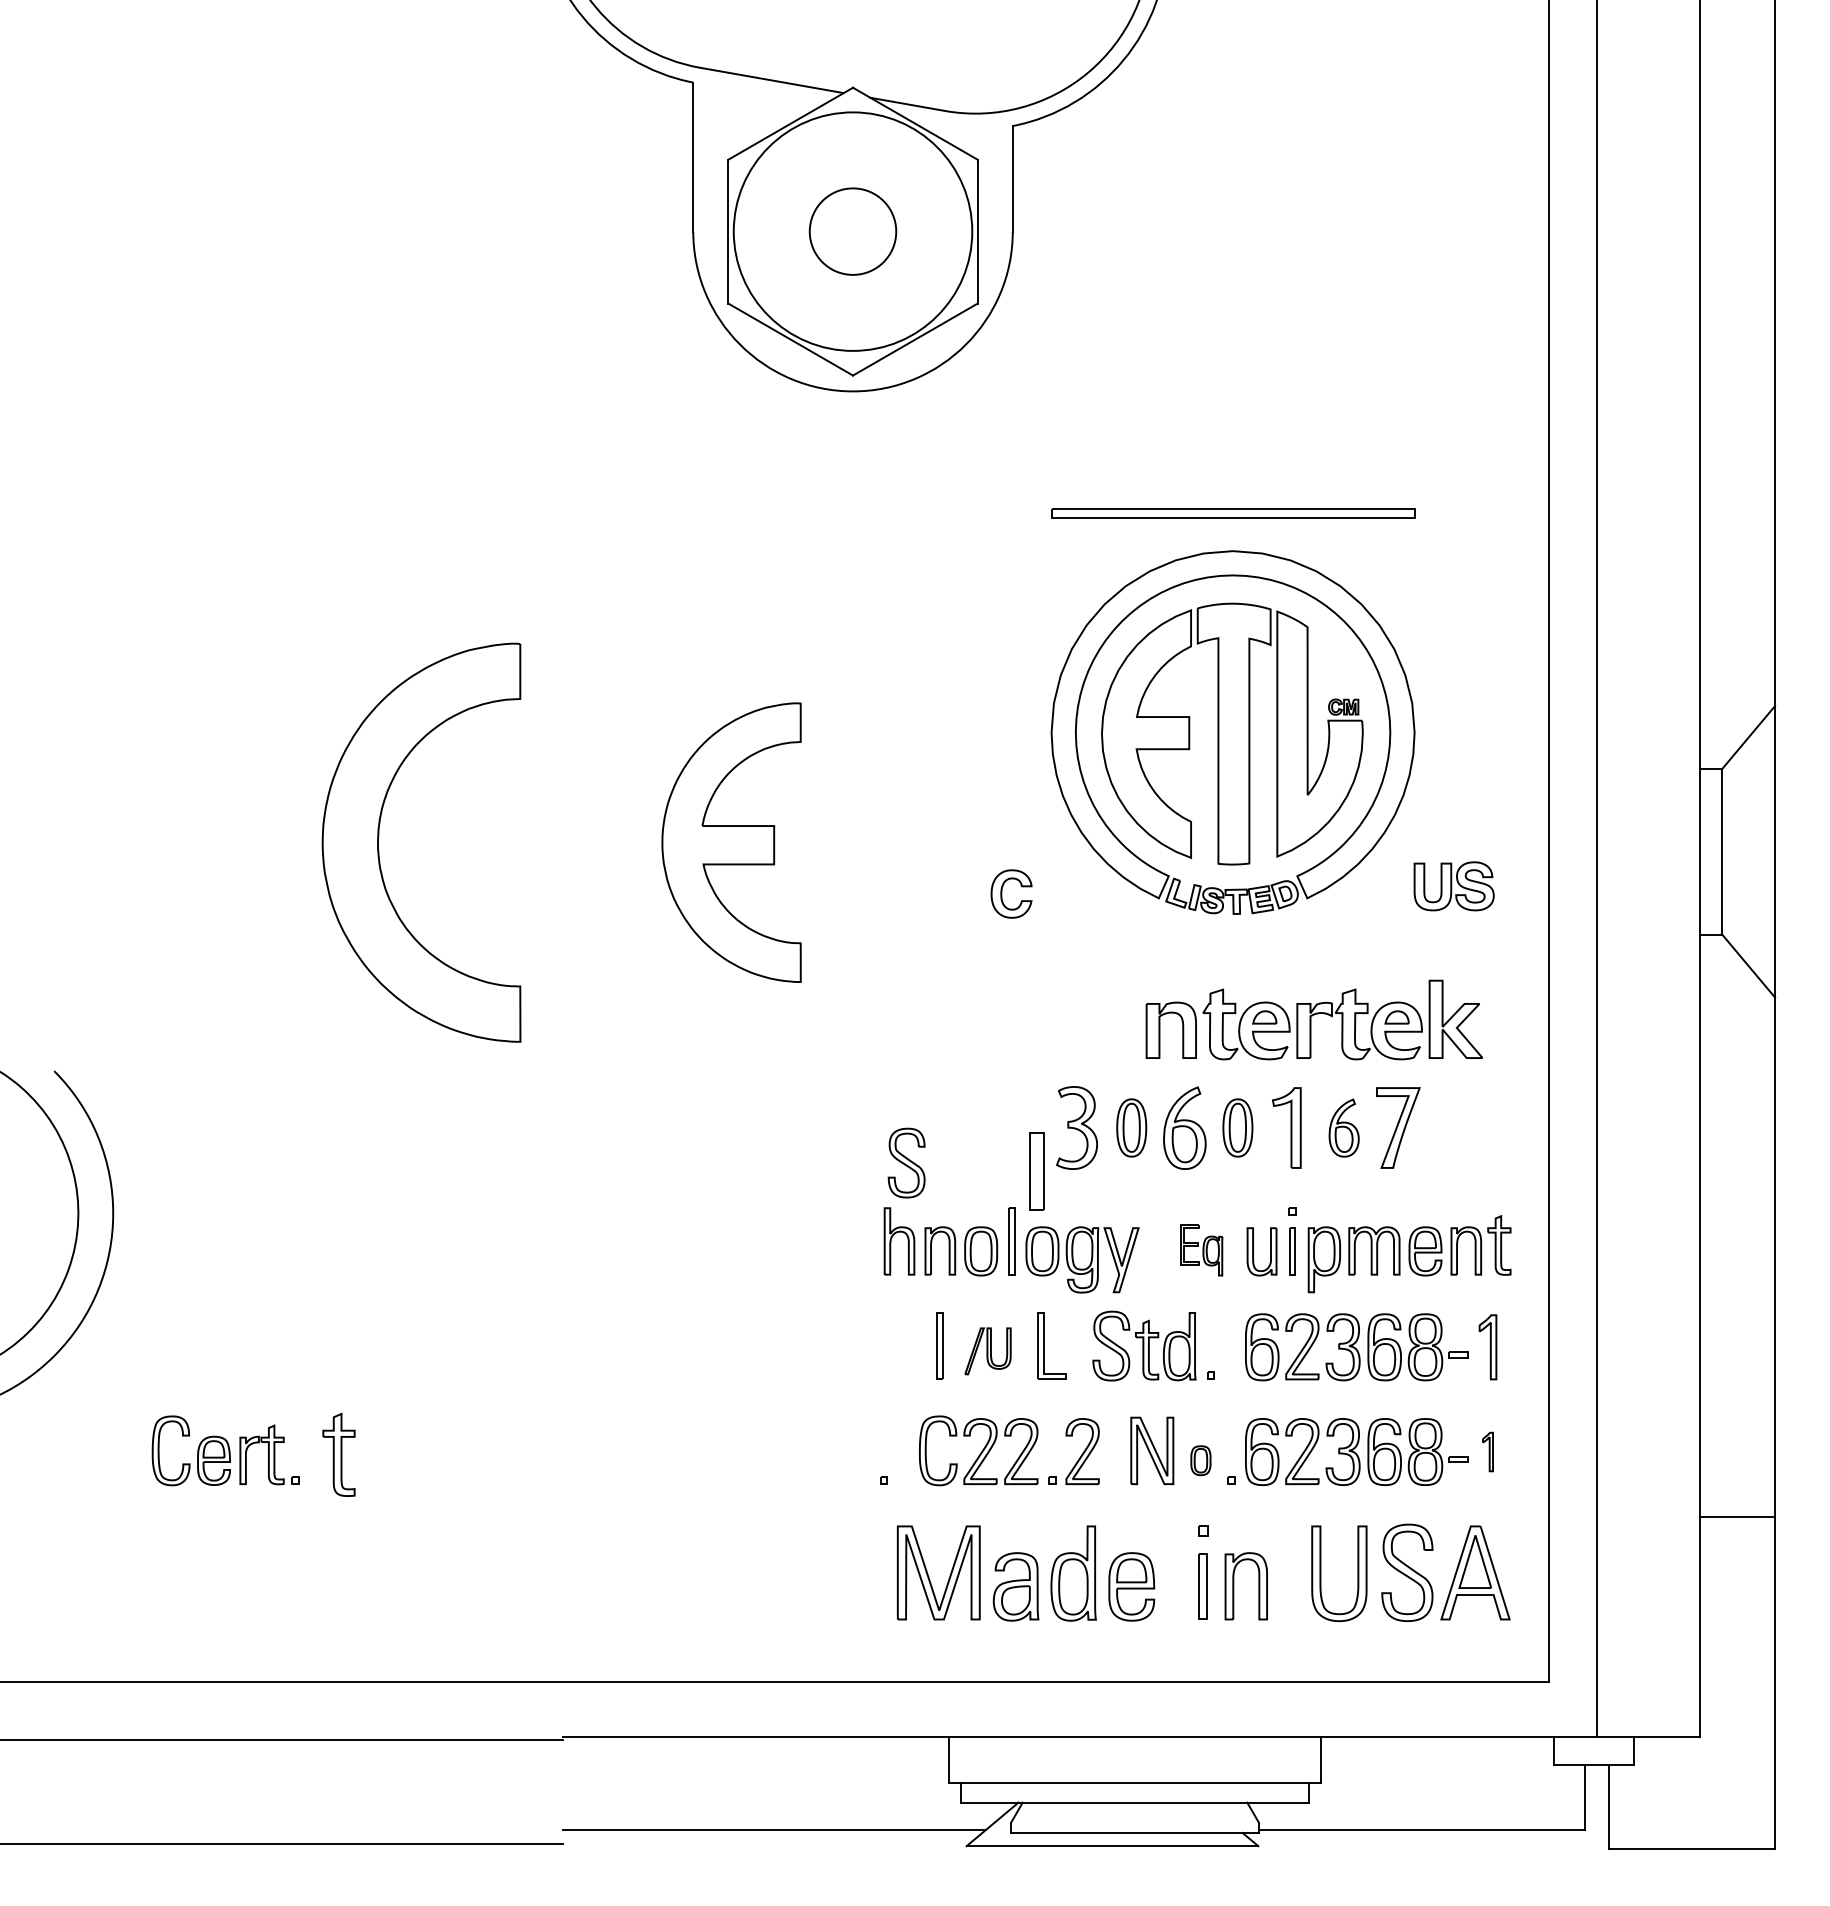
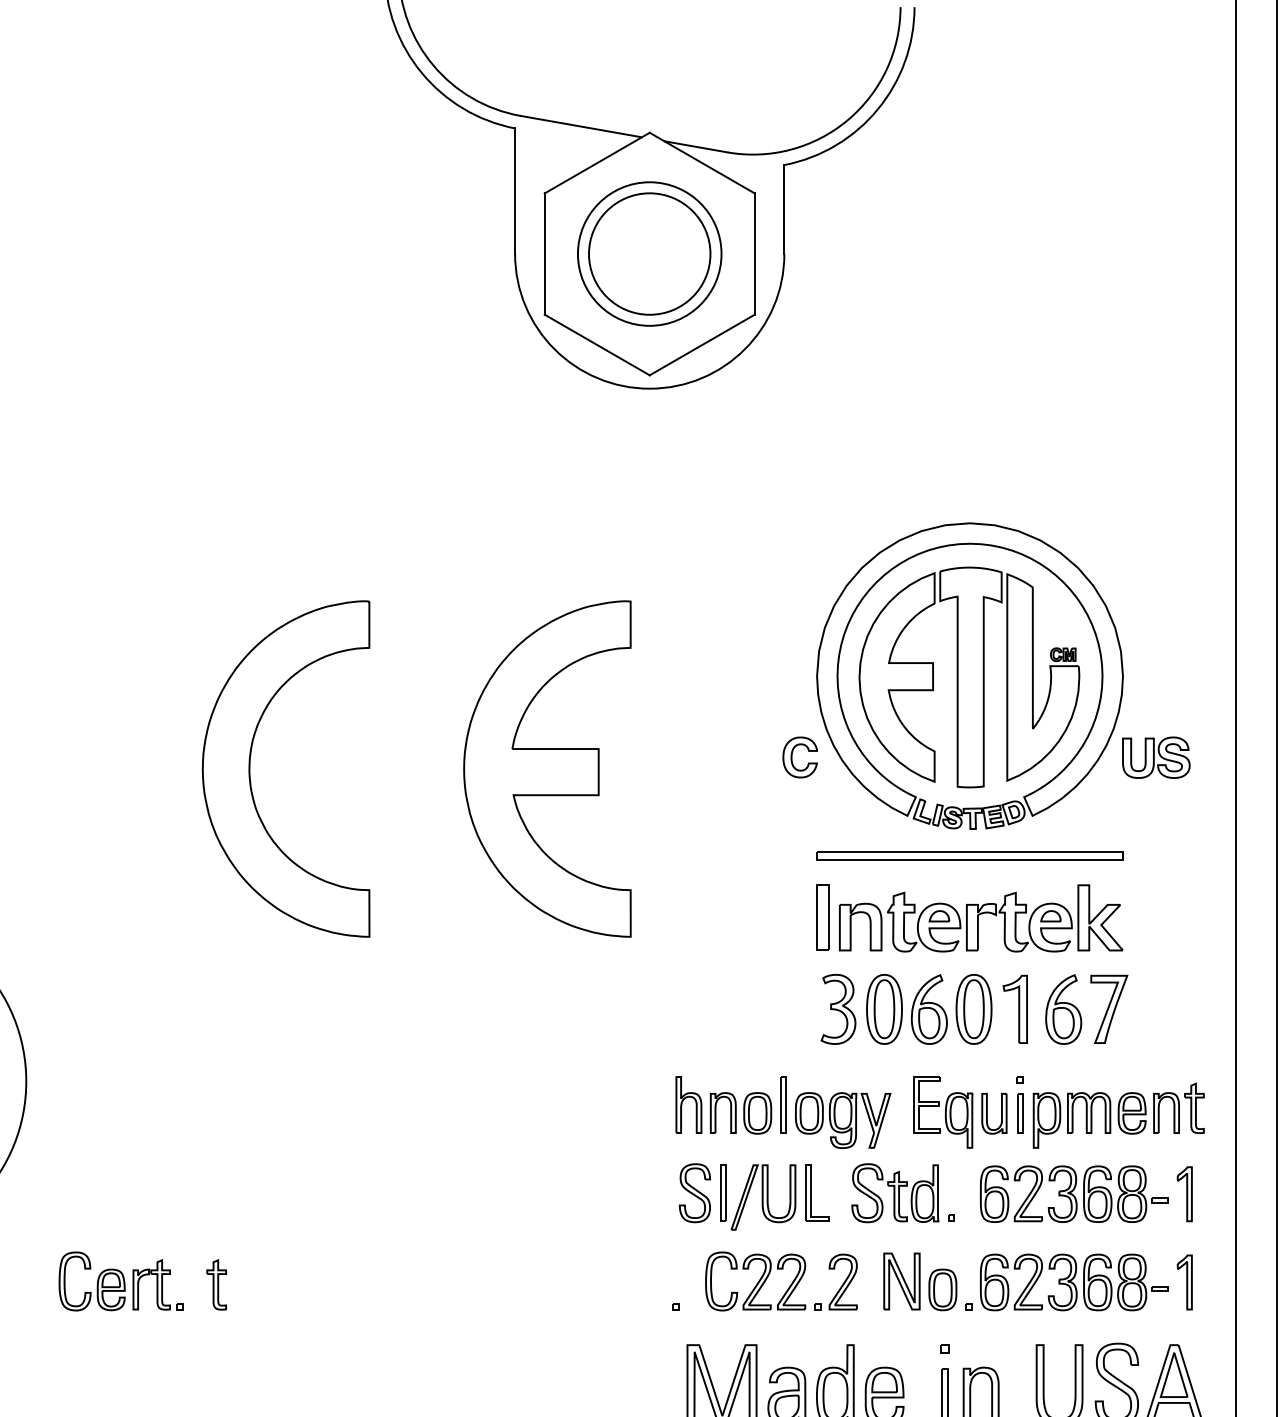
circle: (852, 231) -> (649, 253), size x0.71
circle: (852, 231) -> (649, 253), size x1.67
part: (1233, 513) -> (970, 855), moved
part: (731, 842) -> (547, 768), size x1.43
part: (1453, 886) -> (1155, 757), moved
part: (1002, 893) -> (792, 757), moved
part: (1314, 1019) -> (981, 917), moved
part: (1131, 1127) -> (884, 1008), size x1.43
part: (1237, 1127) -> (973, 1008), size x1.43
part: (1343, 1127) -> (1063, 1008), size x1.43
part: (906, 1162) -> (694, 1192), moved
part: (1036, 1171) -> (822, 917), moved
part: (1201, 1250) -> (943, 1112), size x1.67
part: (987, 1351) -> (763, 1197), size x1.67
part: (1487, 1451) -> (1184, 1282), size x1.67
part: (339, 1454) -> (216, 1284), size x0.71
part: (1200, 1460) -> (942, 1289), size x1.67

